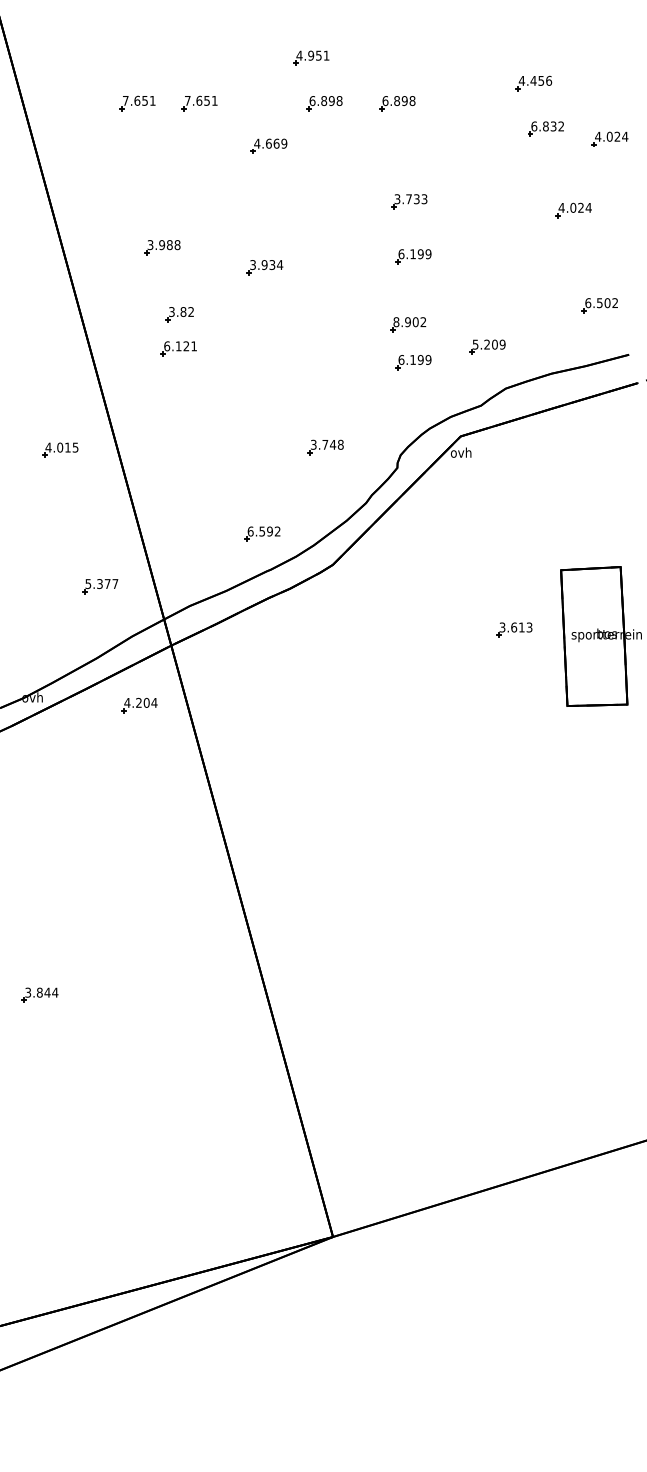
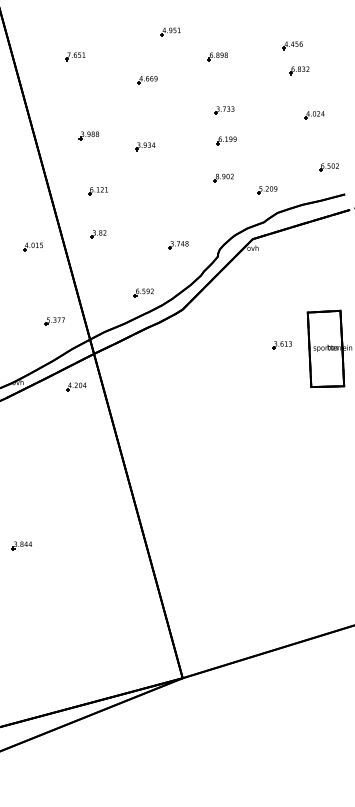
part: (199, 103) -> (109, 56), removed
part: (323, 103) -> (177, 56), removed
part: (609, 139) -> (334, 76), removed
part: (179, 314) -> (98, 234), moved
part: (412, 362) -> (226, 198), removed

